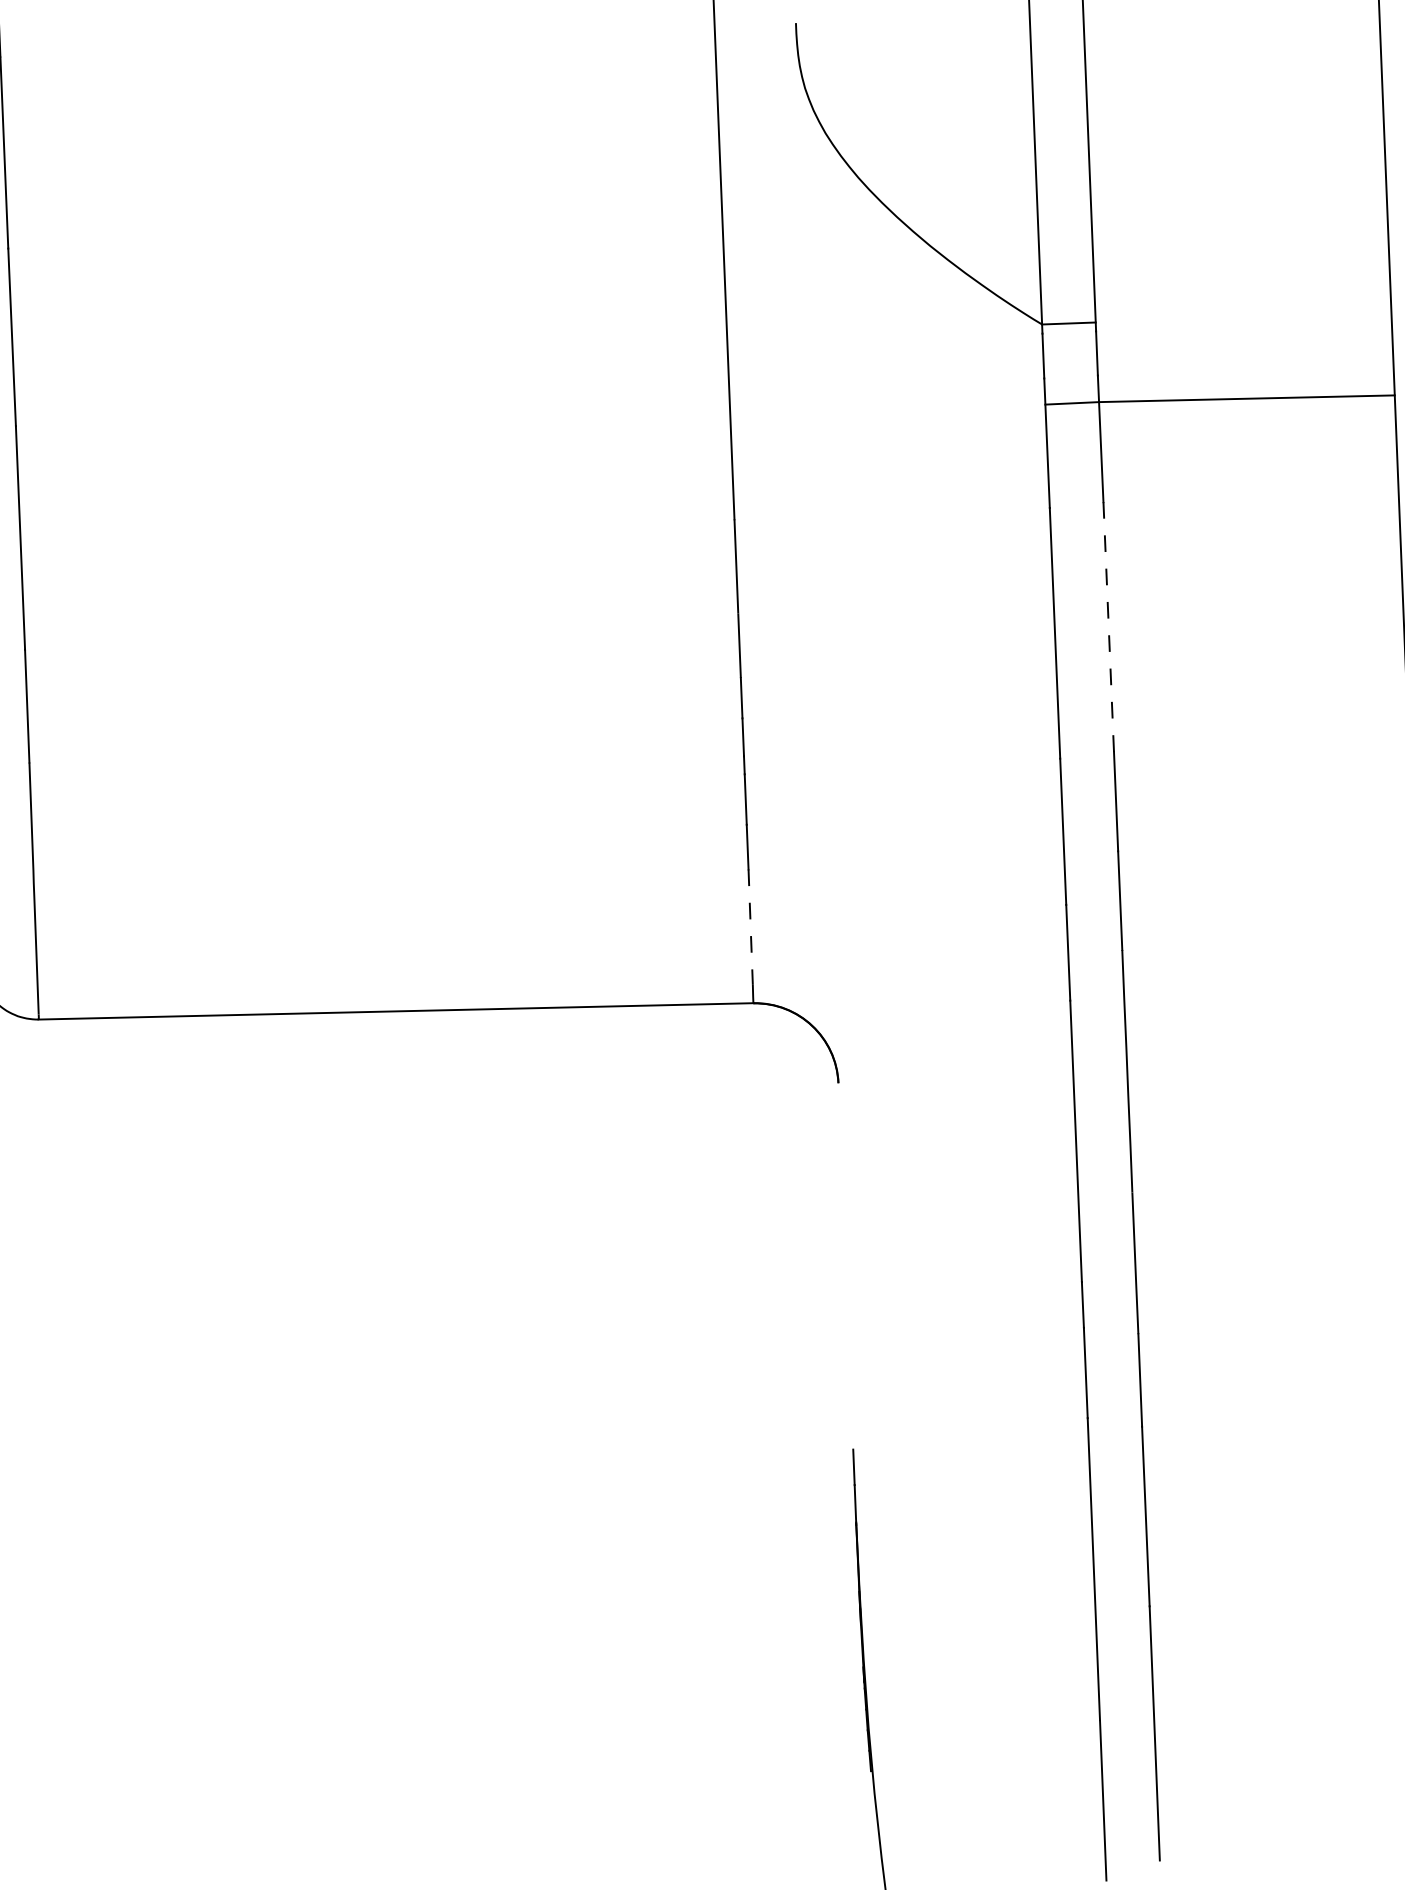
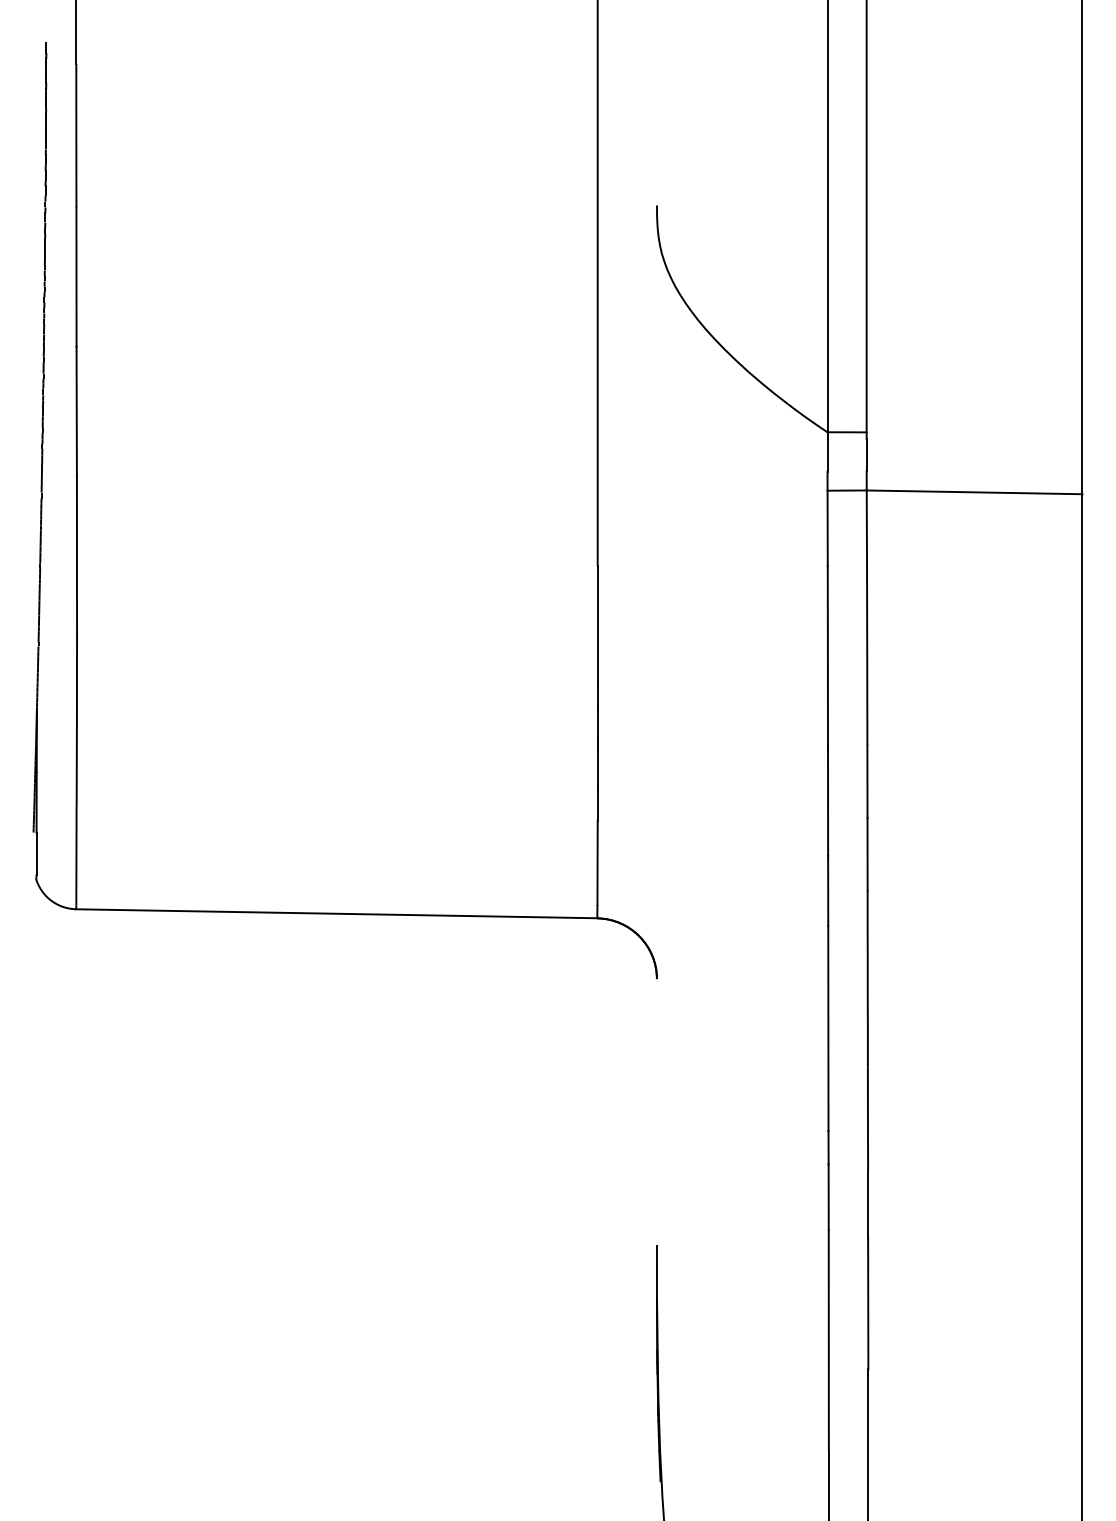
line: (1109, 626) -> (867, 654), dashed -> solid
line: (750, 928) -> (597, 863), dashed -> solid

